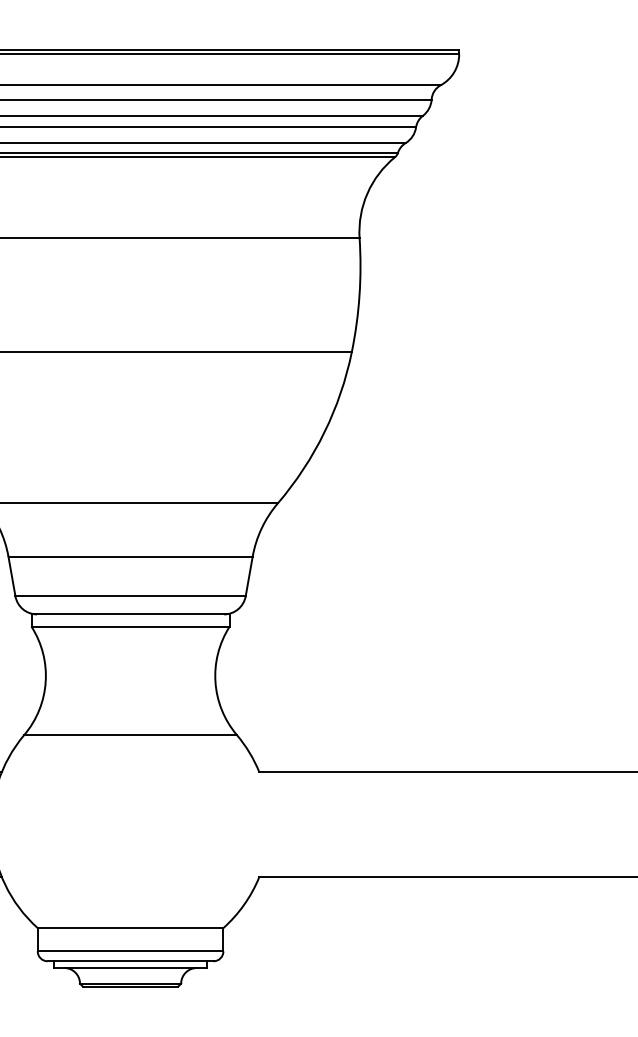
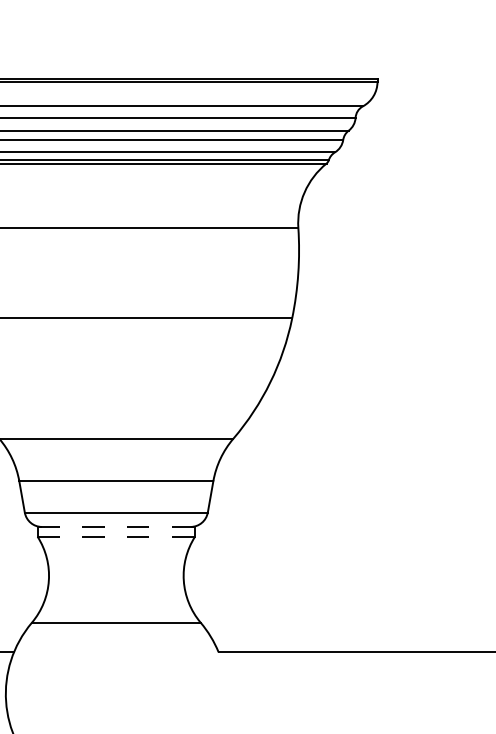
line: (131, 614) -> (117, 527), solid -> dashed
line: (131, 626) -> (117, 536), solid -> dashed

